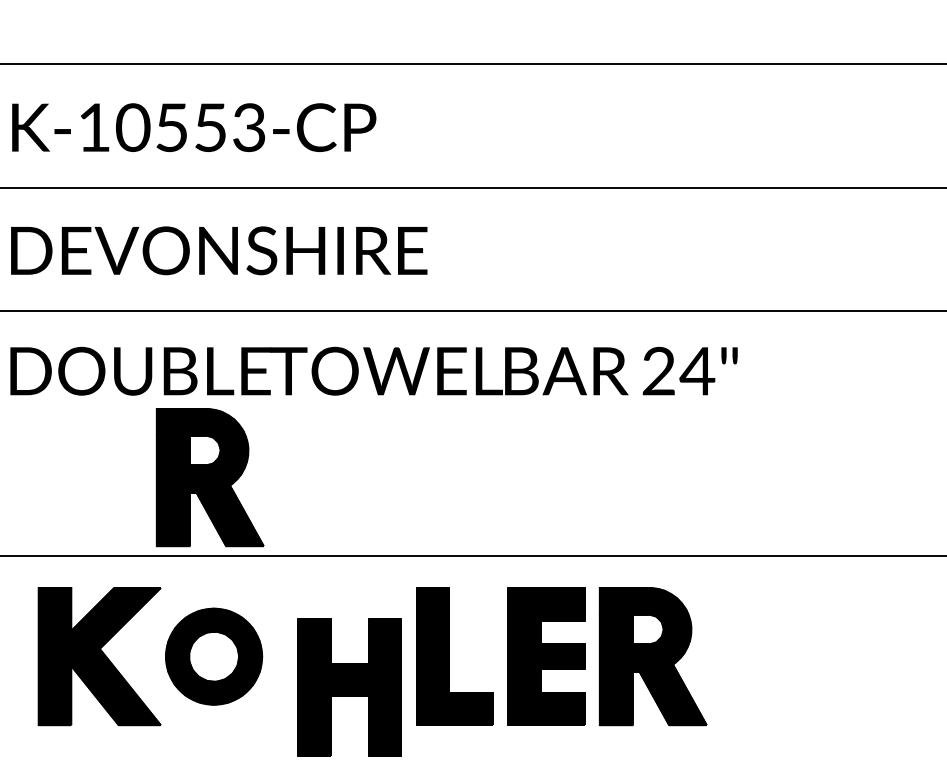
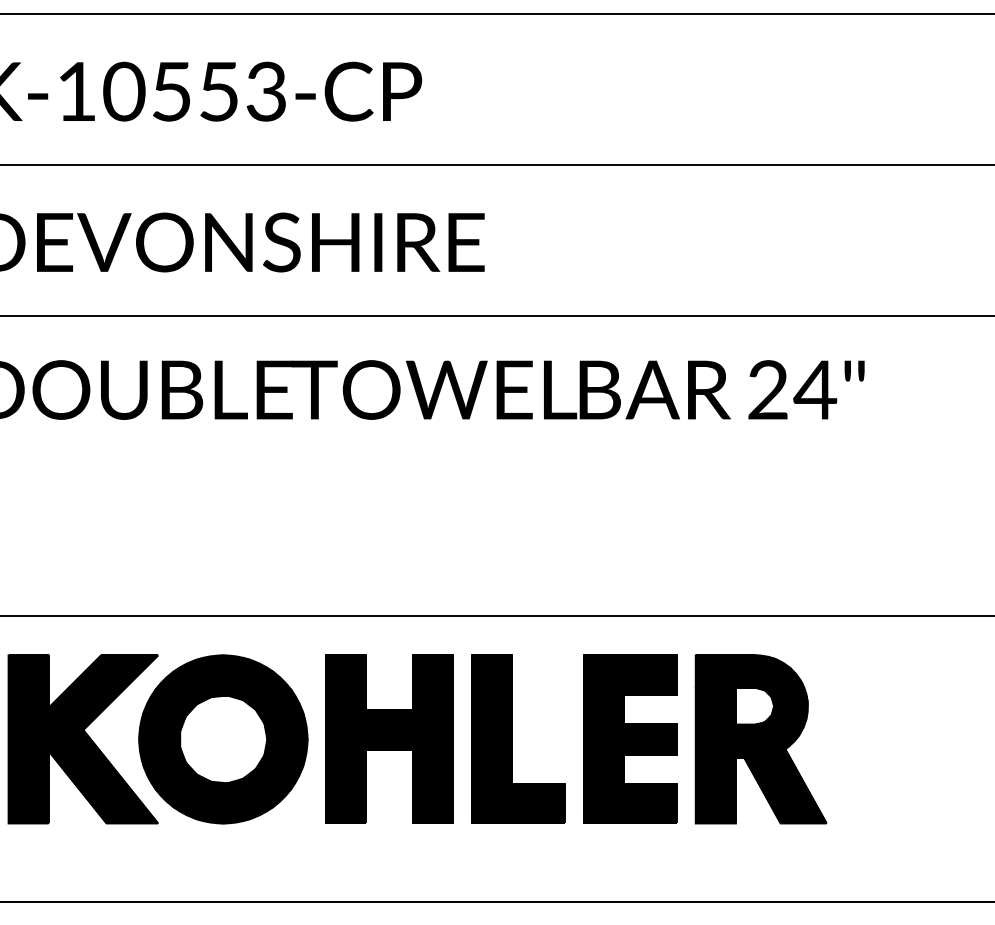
part: (209, 477) -> (217, 520), removed
part: (213, 656) -> (222, 739), size x1.43
part: (349, 687) -> (389, 739), moved

